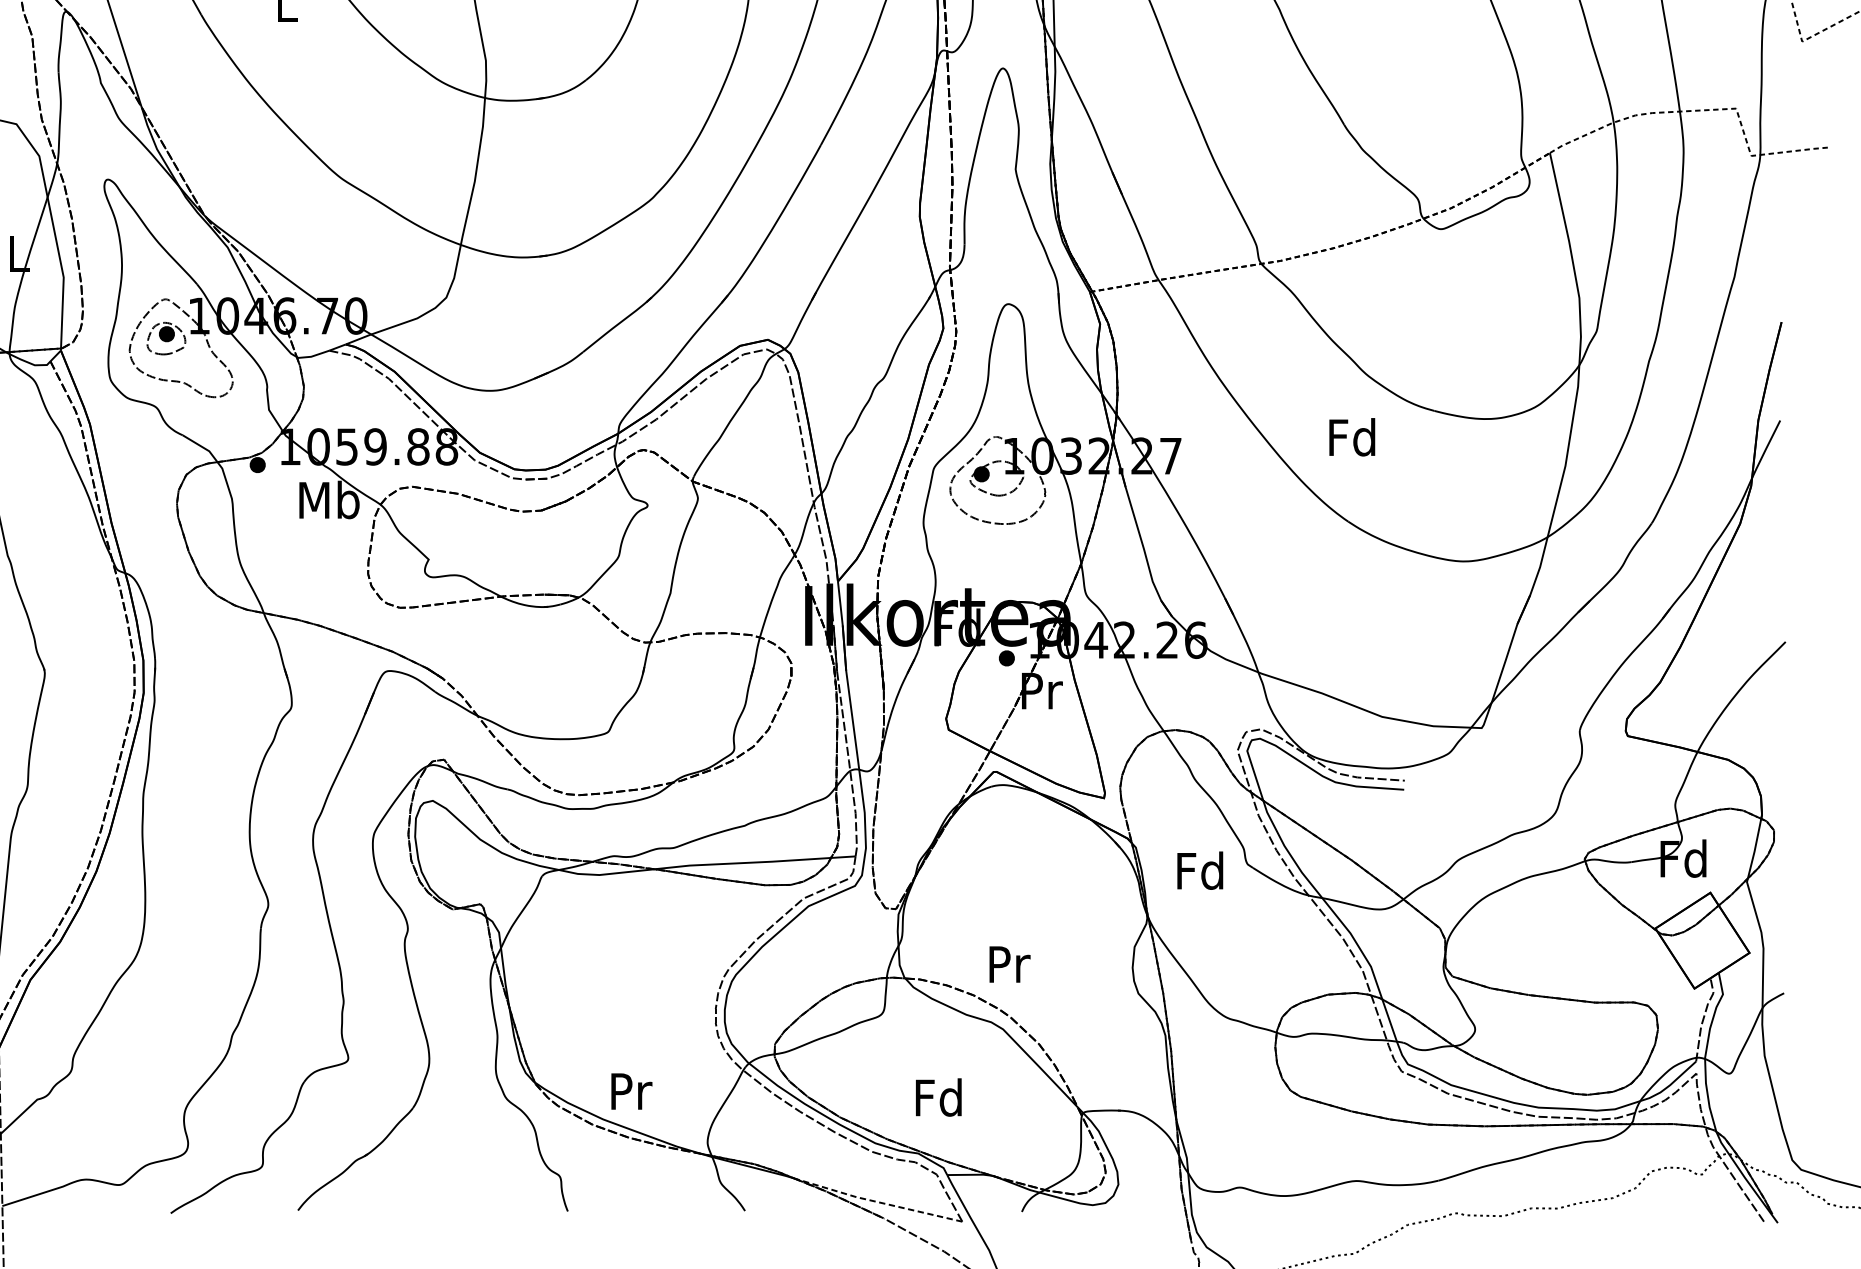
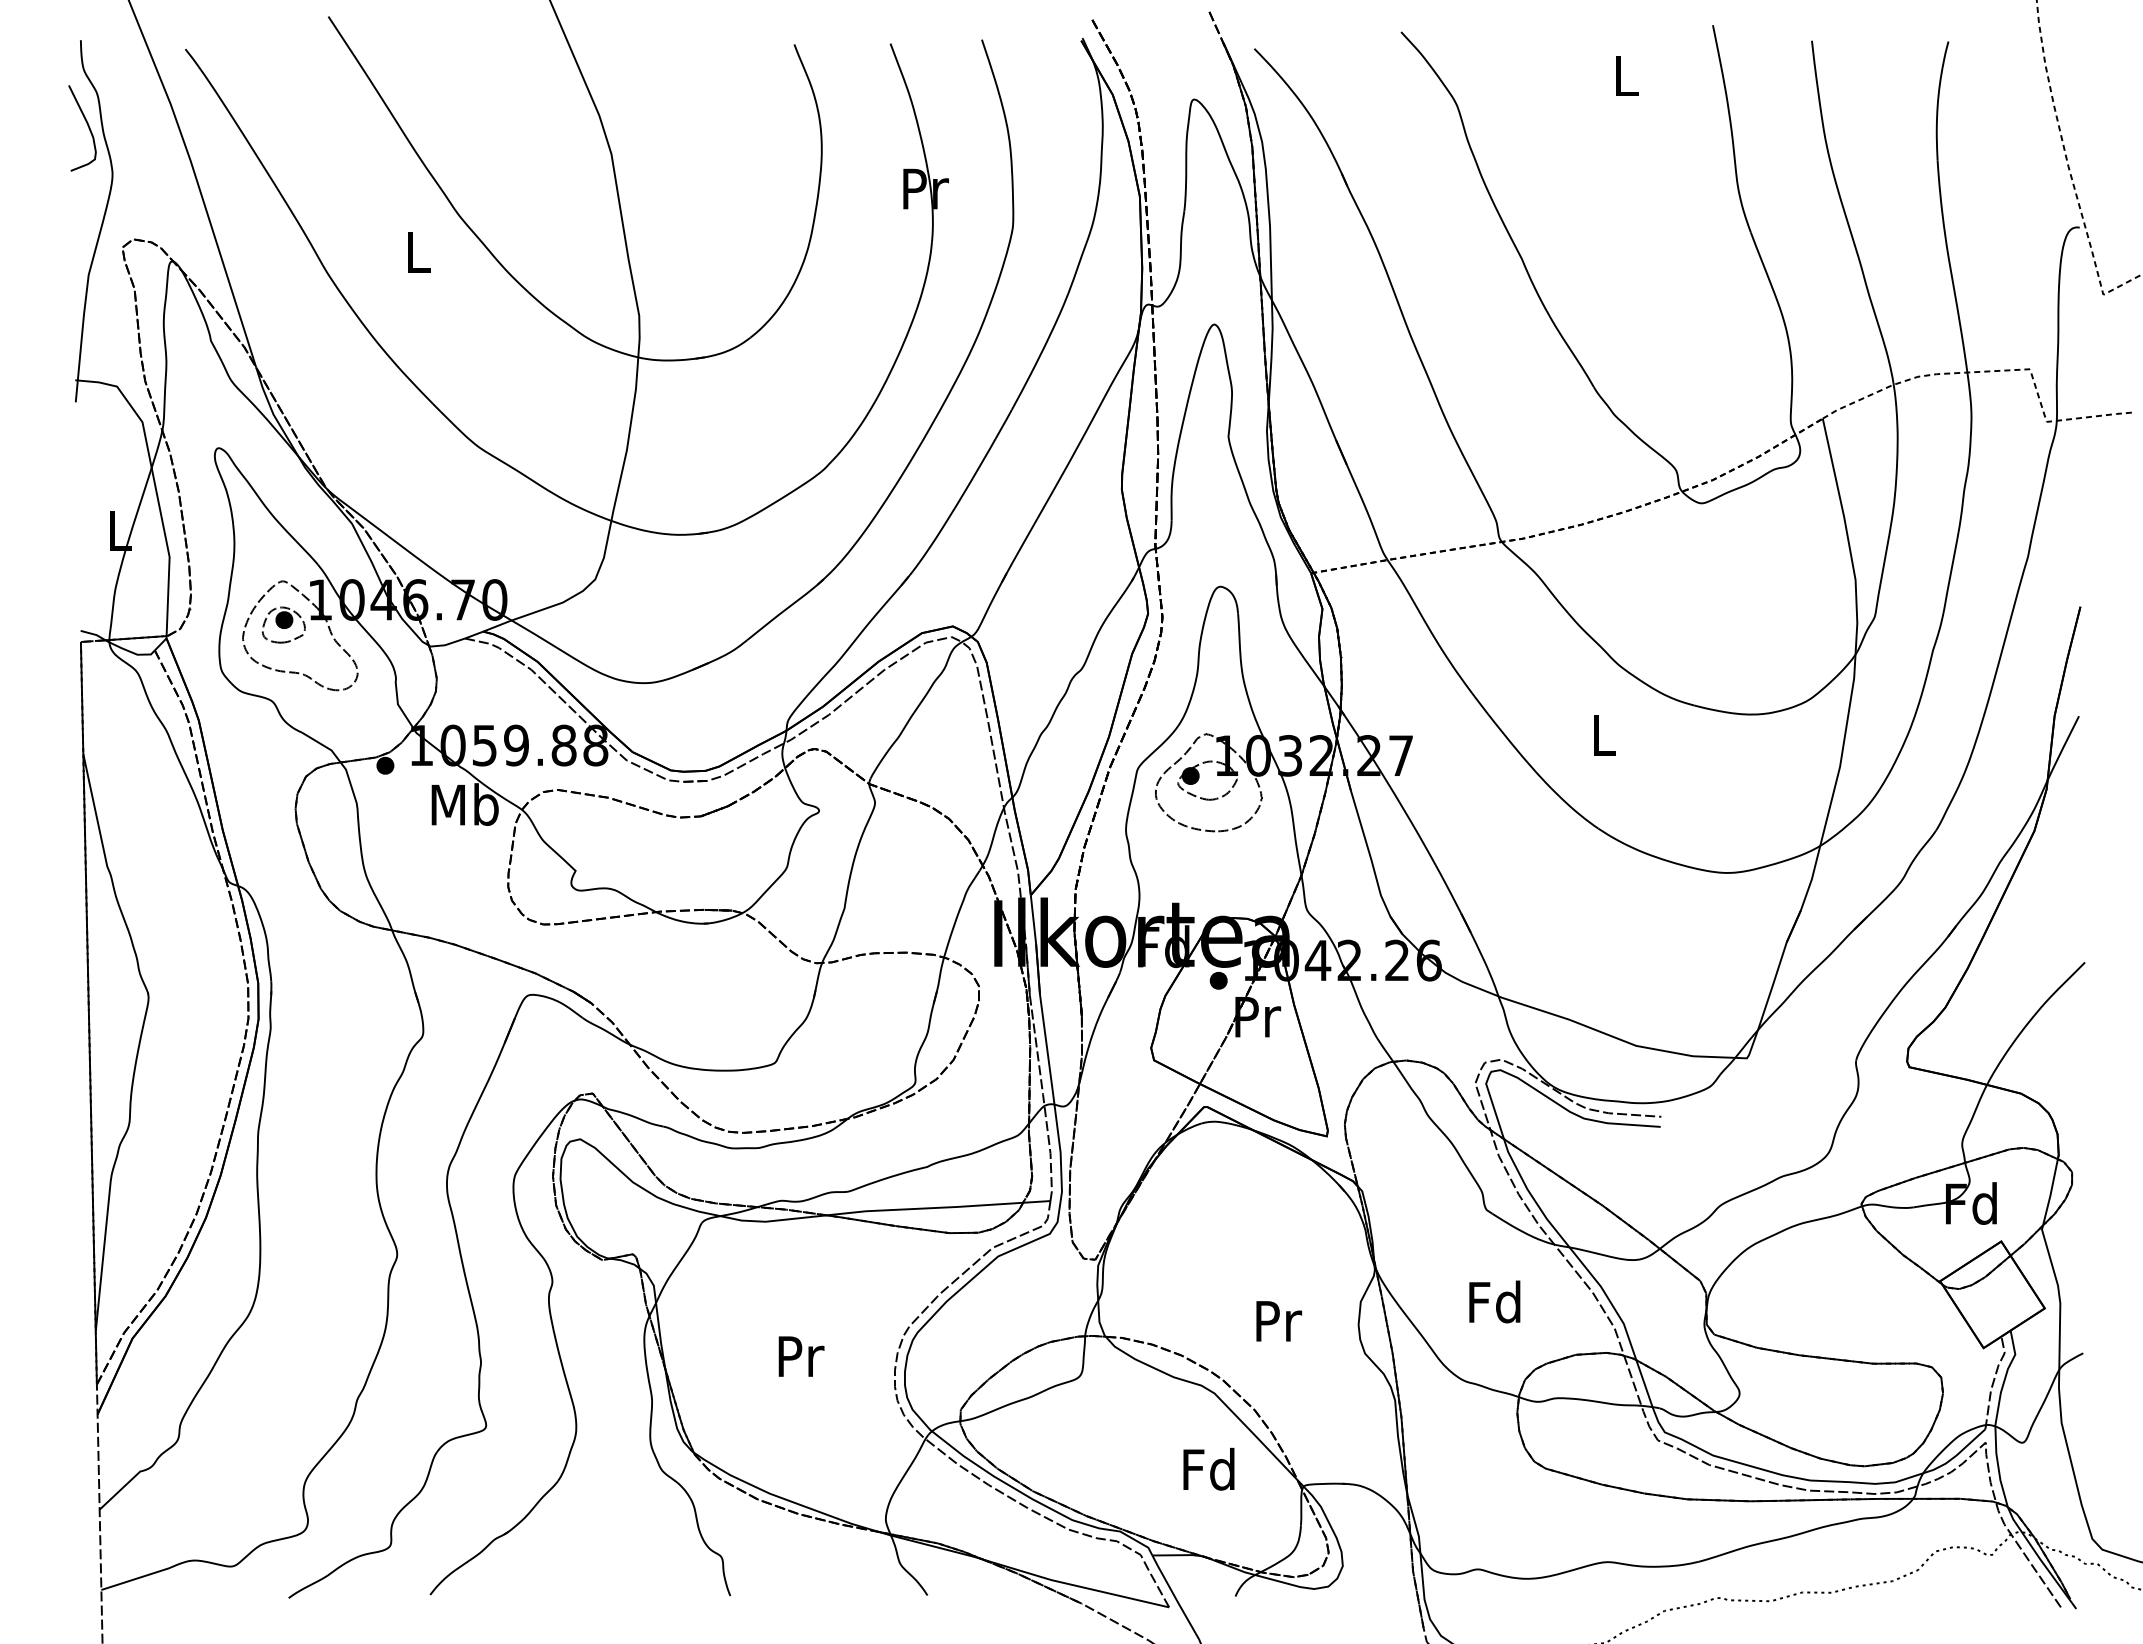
text: (1351, 436) -> (1602, 734), Fd -> L
text: (1199, 870) -> (1494, 1301), moved
text: (1010, 964) -> (1279, 1321), moved
text: (631, 1091) -> (801, 1356), moved
text: (938, 1096) -> (1208, 1468), moved
line: (877, 1202) -> (1074, 1585), dashed -> solid

